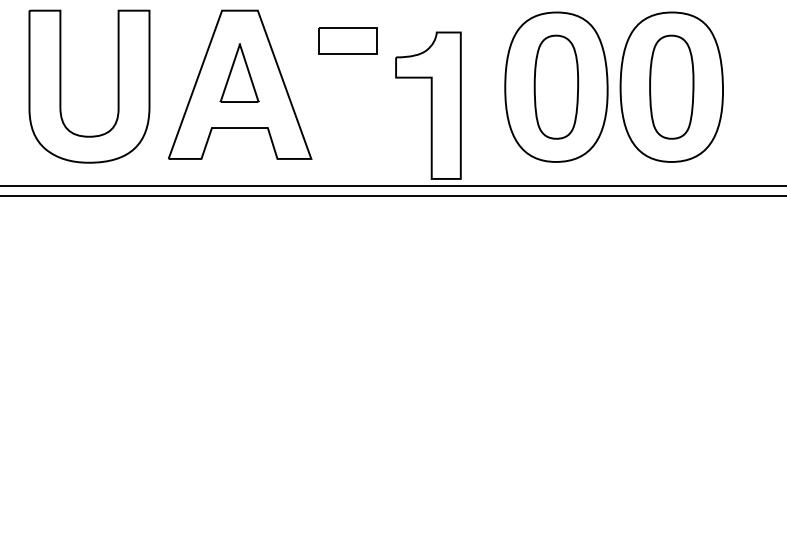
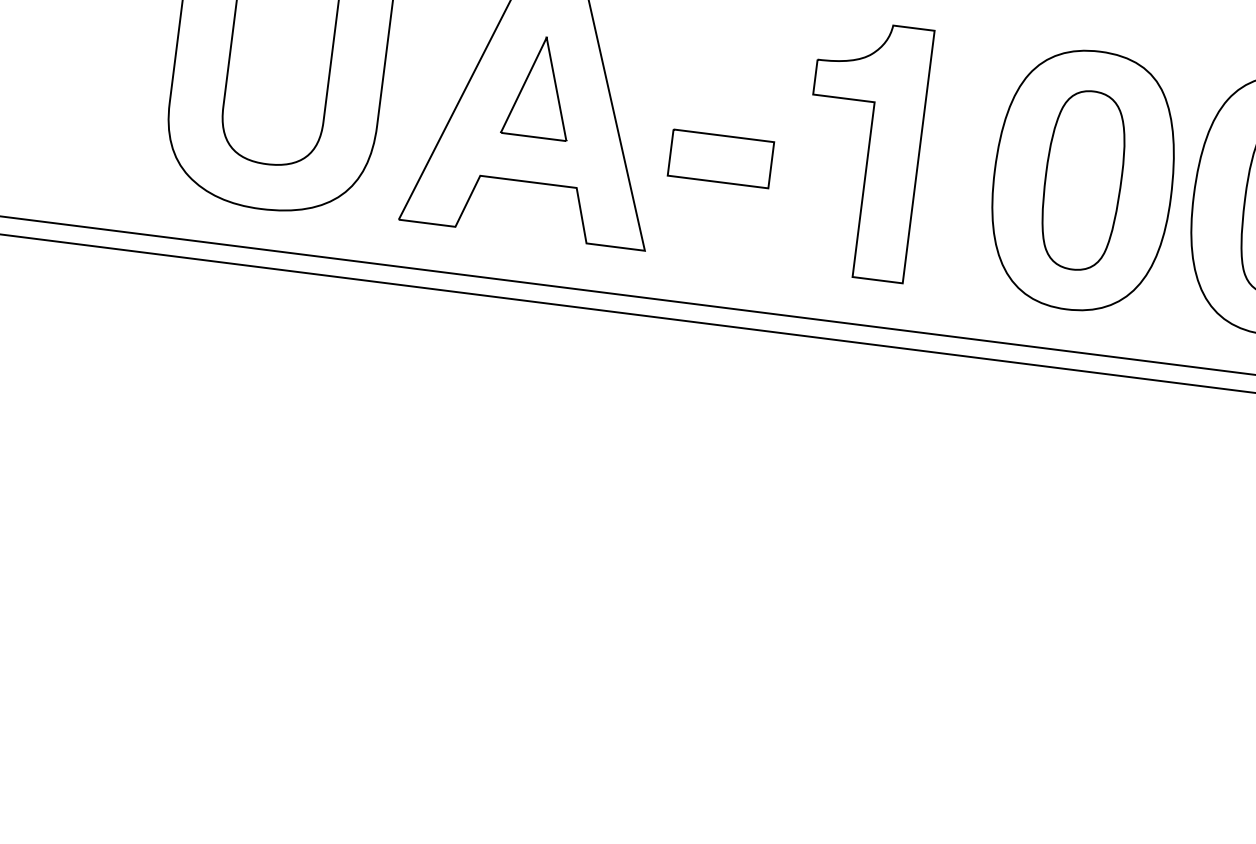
part: (347, 40) -> (720, 157), moved
part: (428, 105) -> (863, 149), moved

